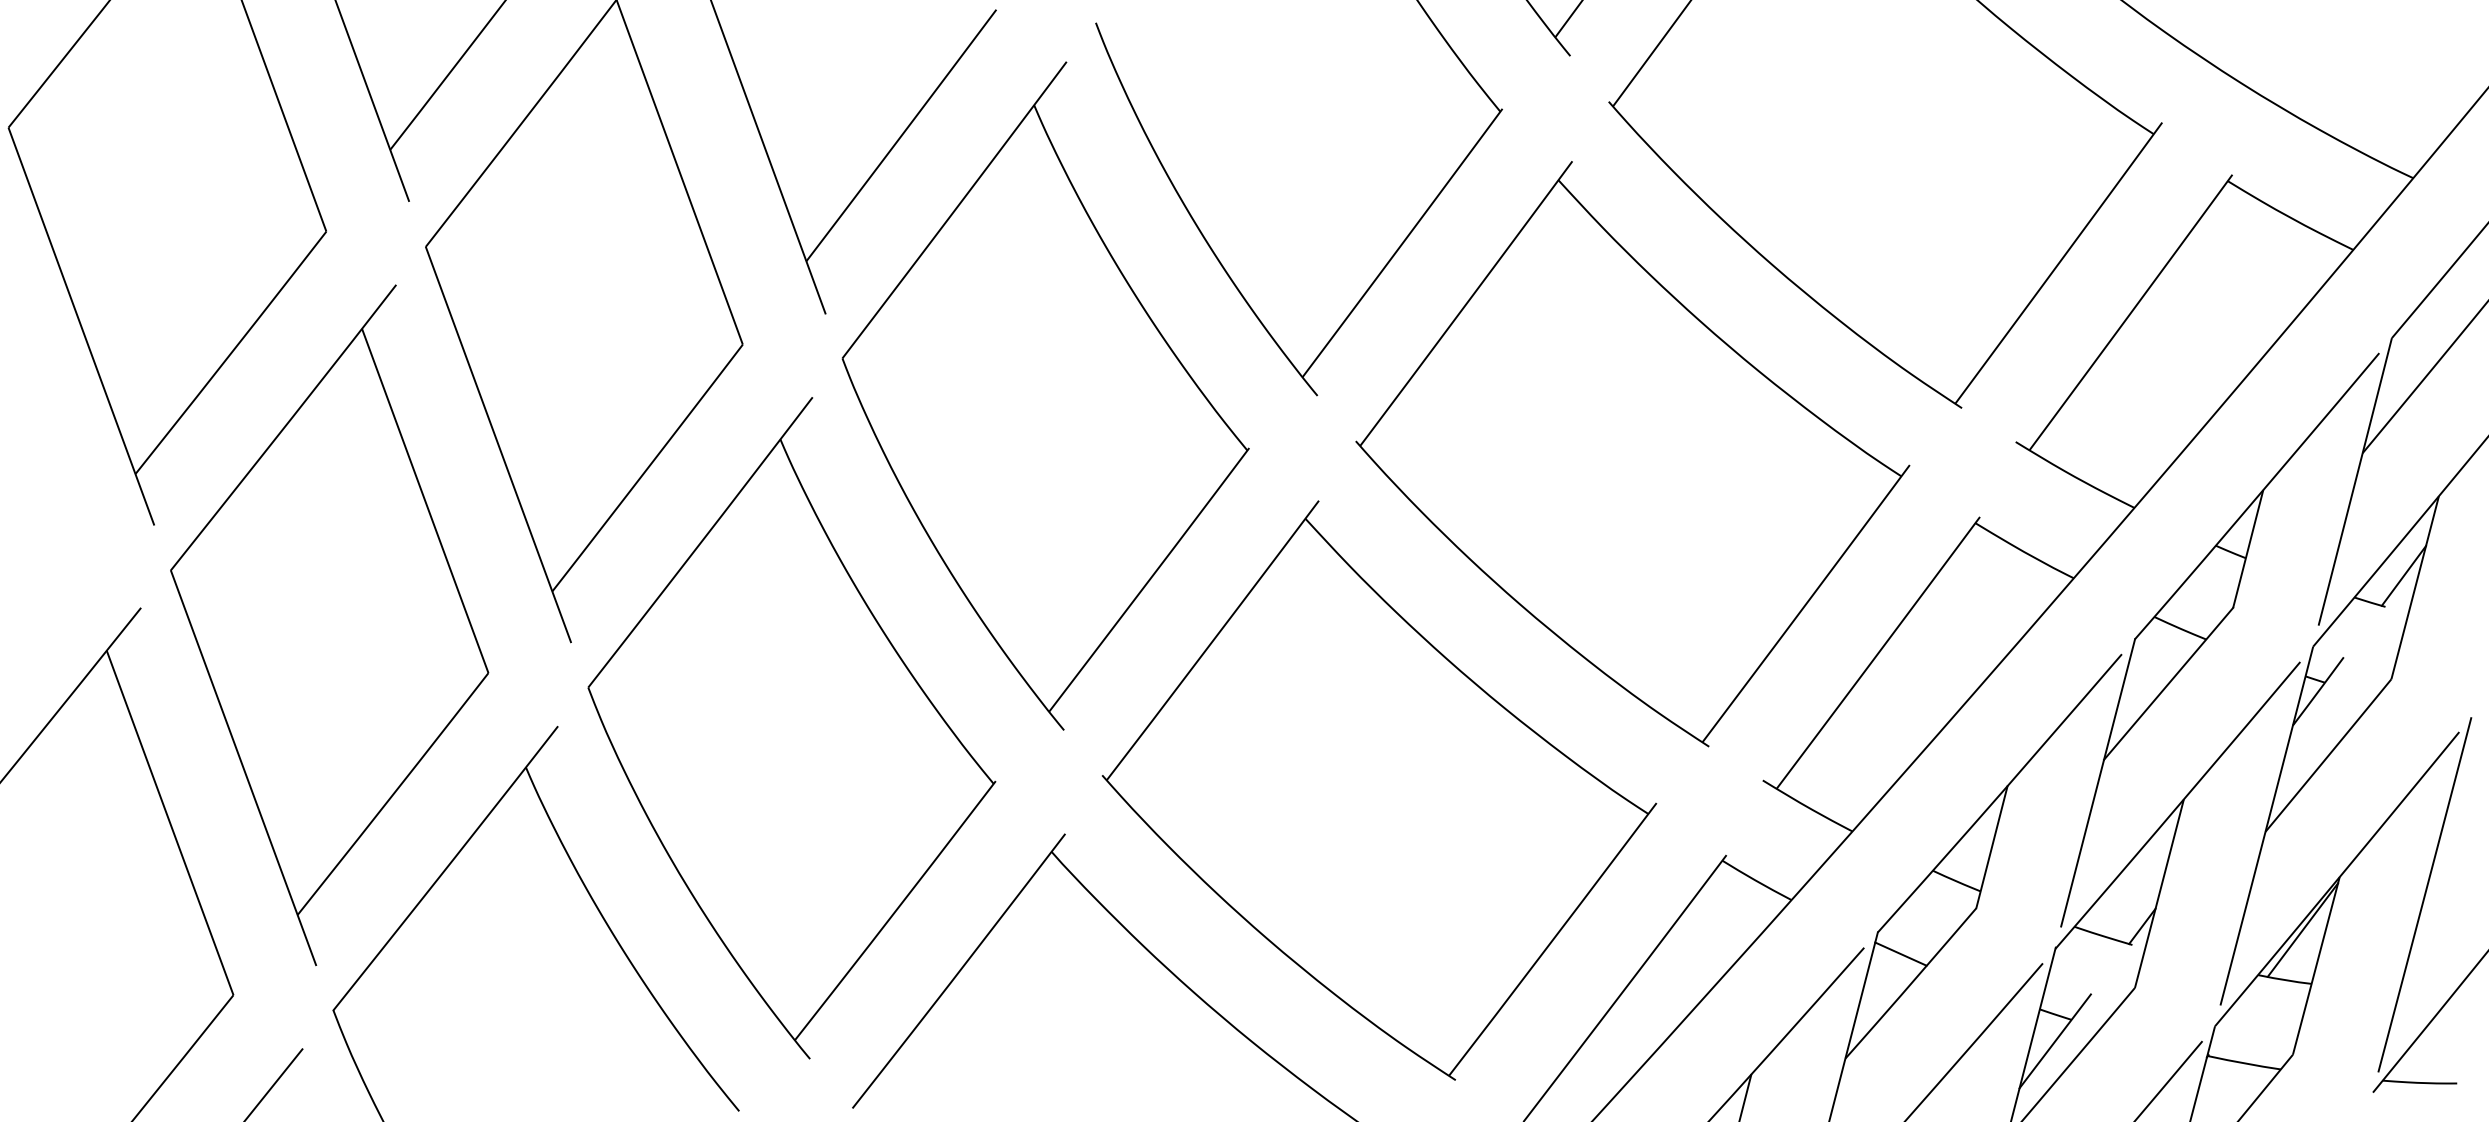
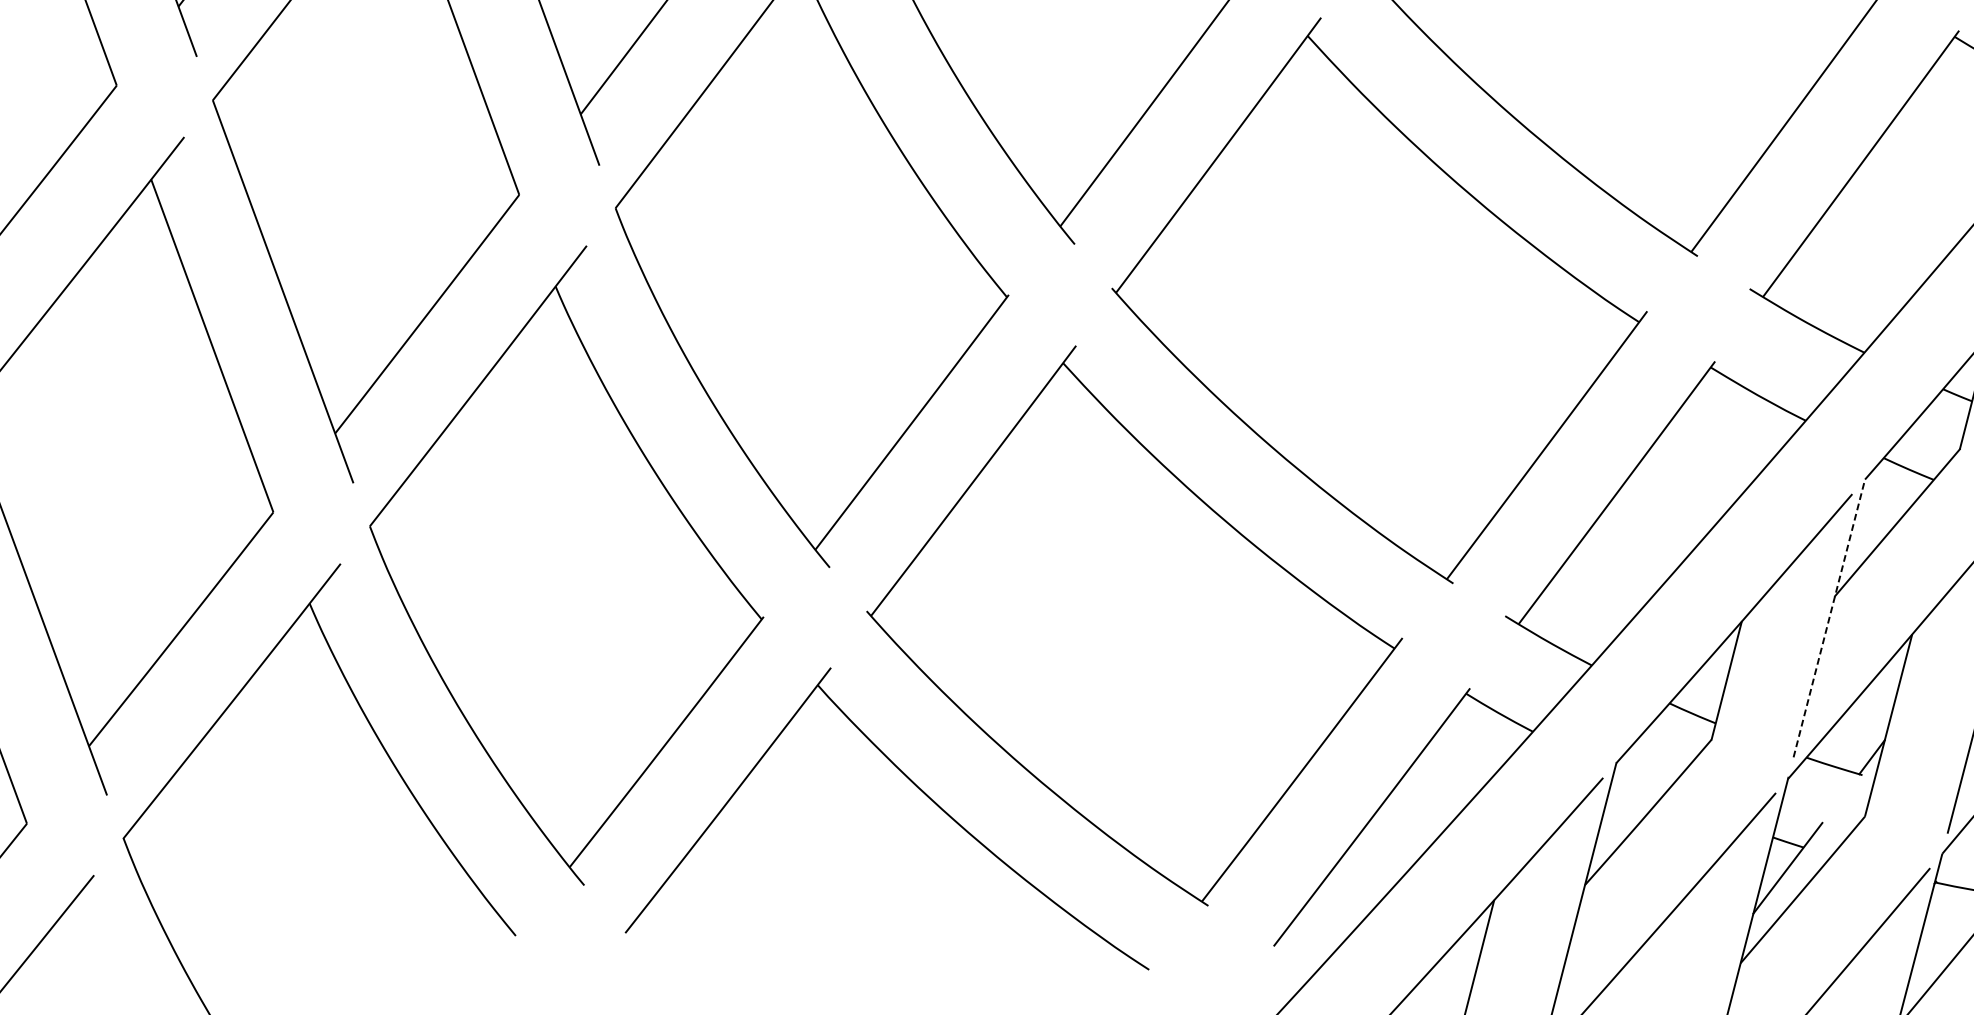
line: (2098, 782) -> (1829, 618), solid -> dashed
line: (1900, 953) -> (1638, 783), removed

